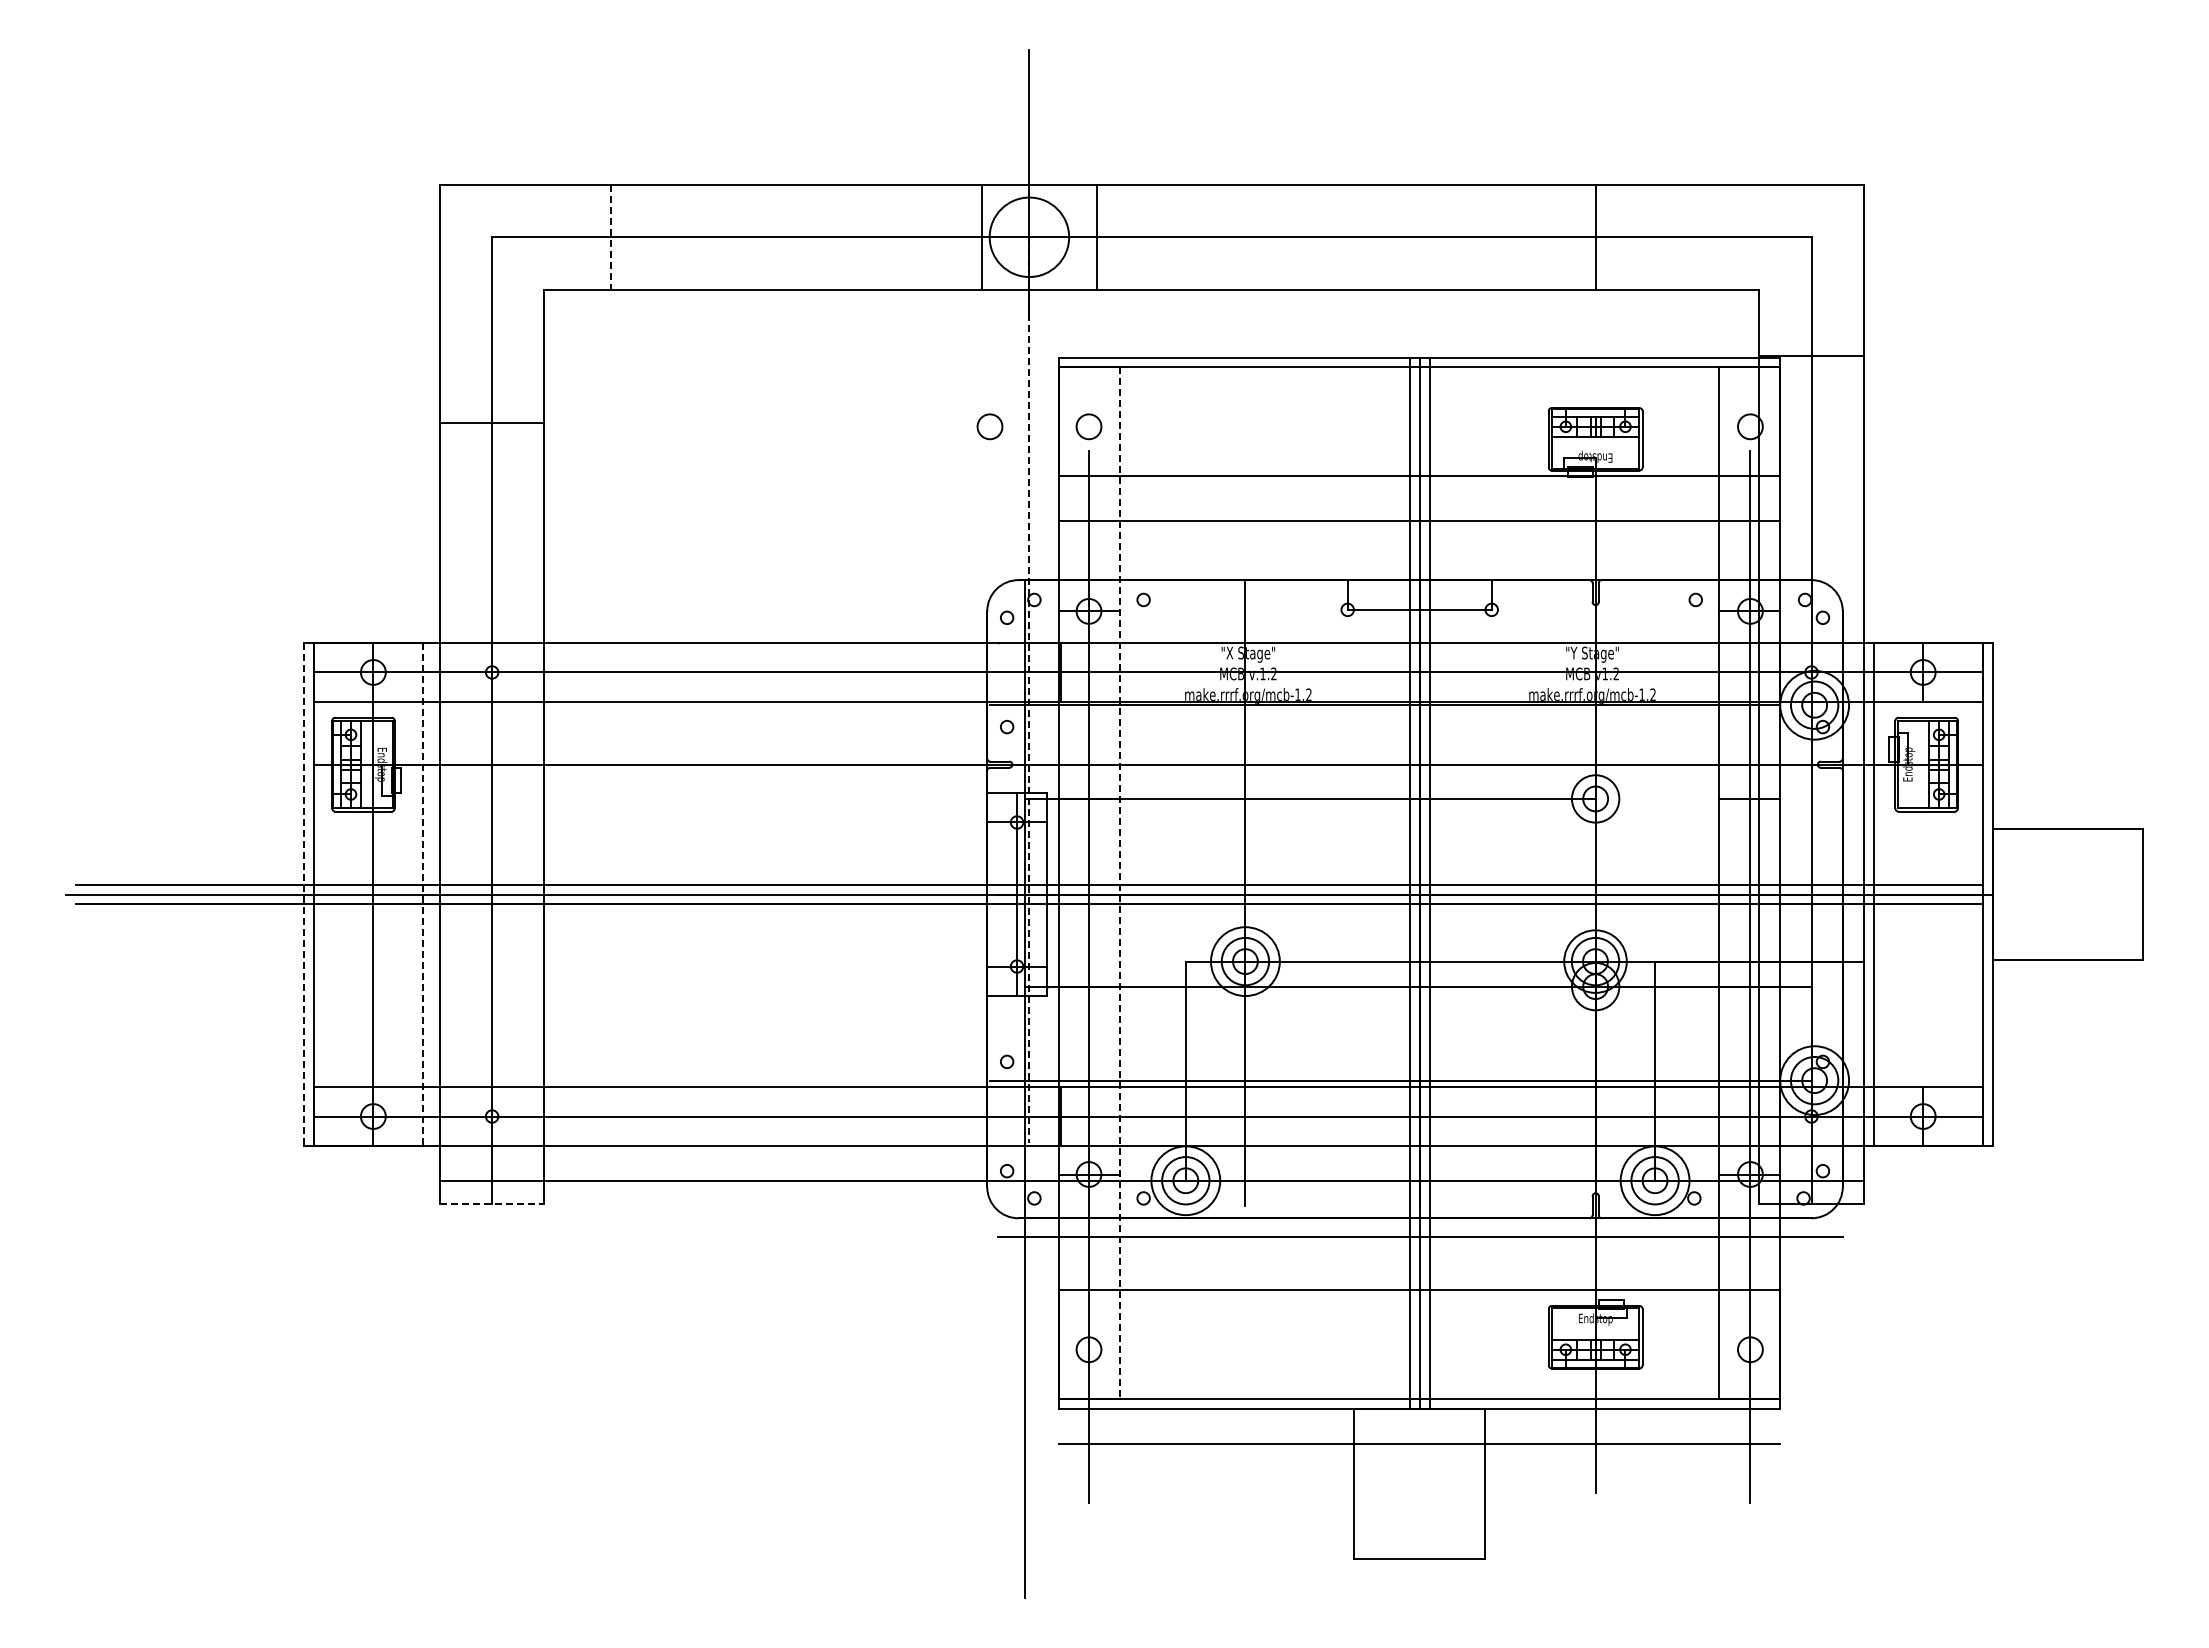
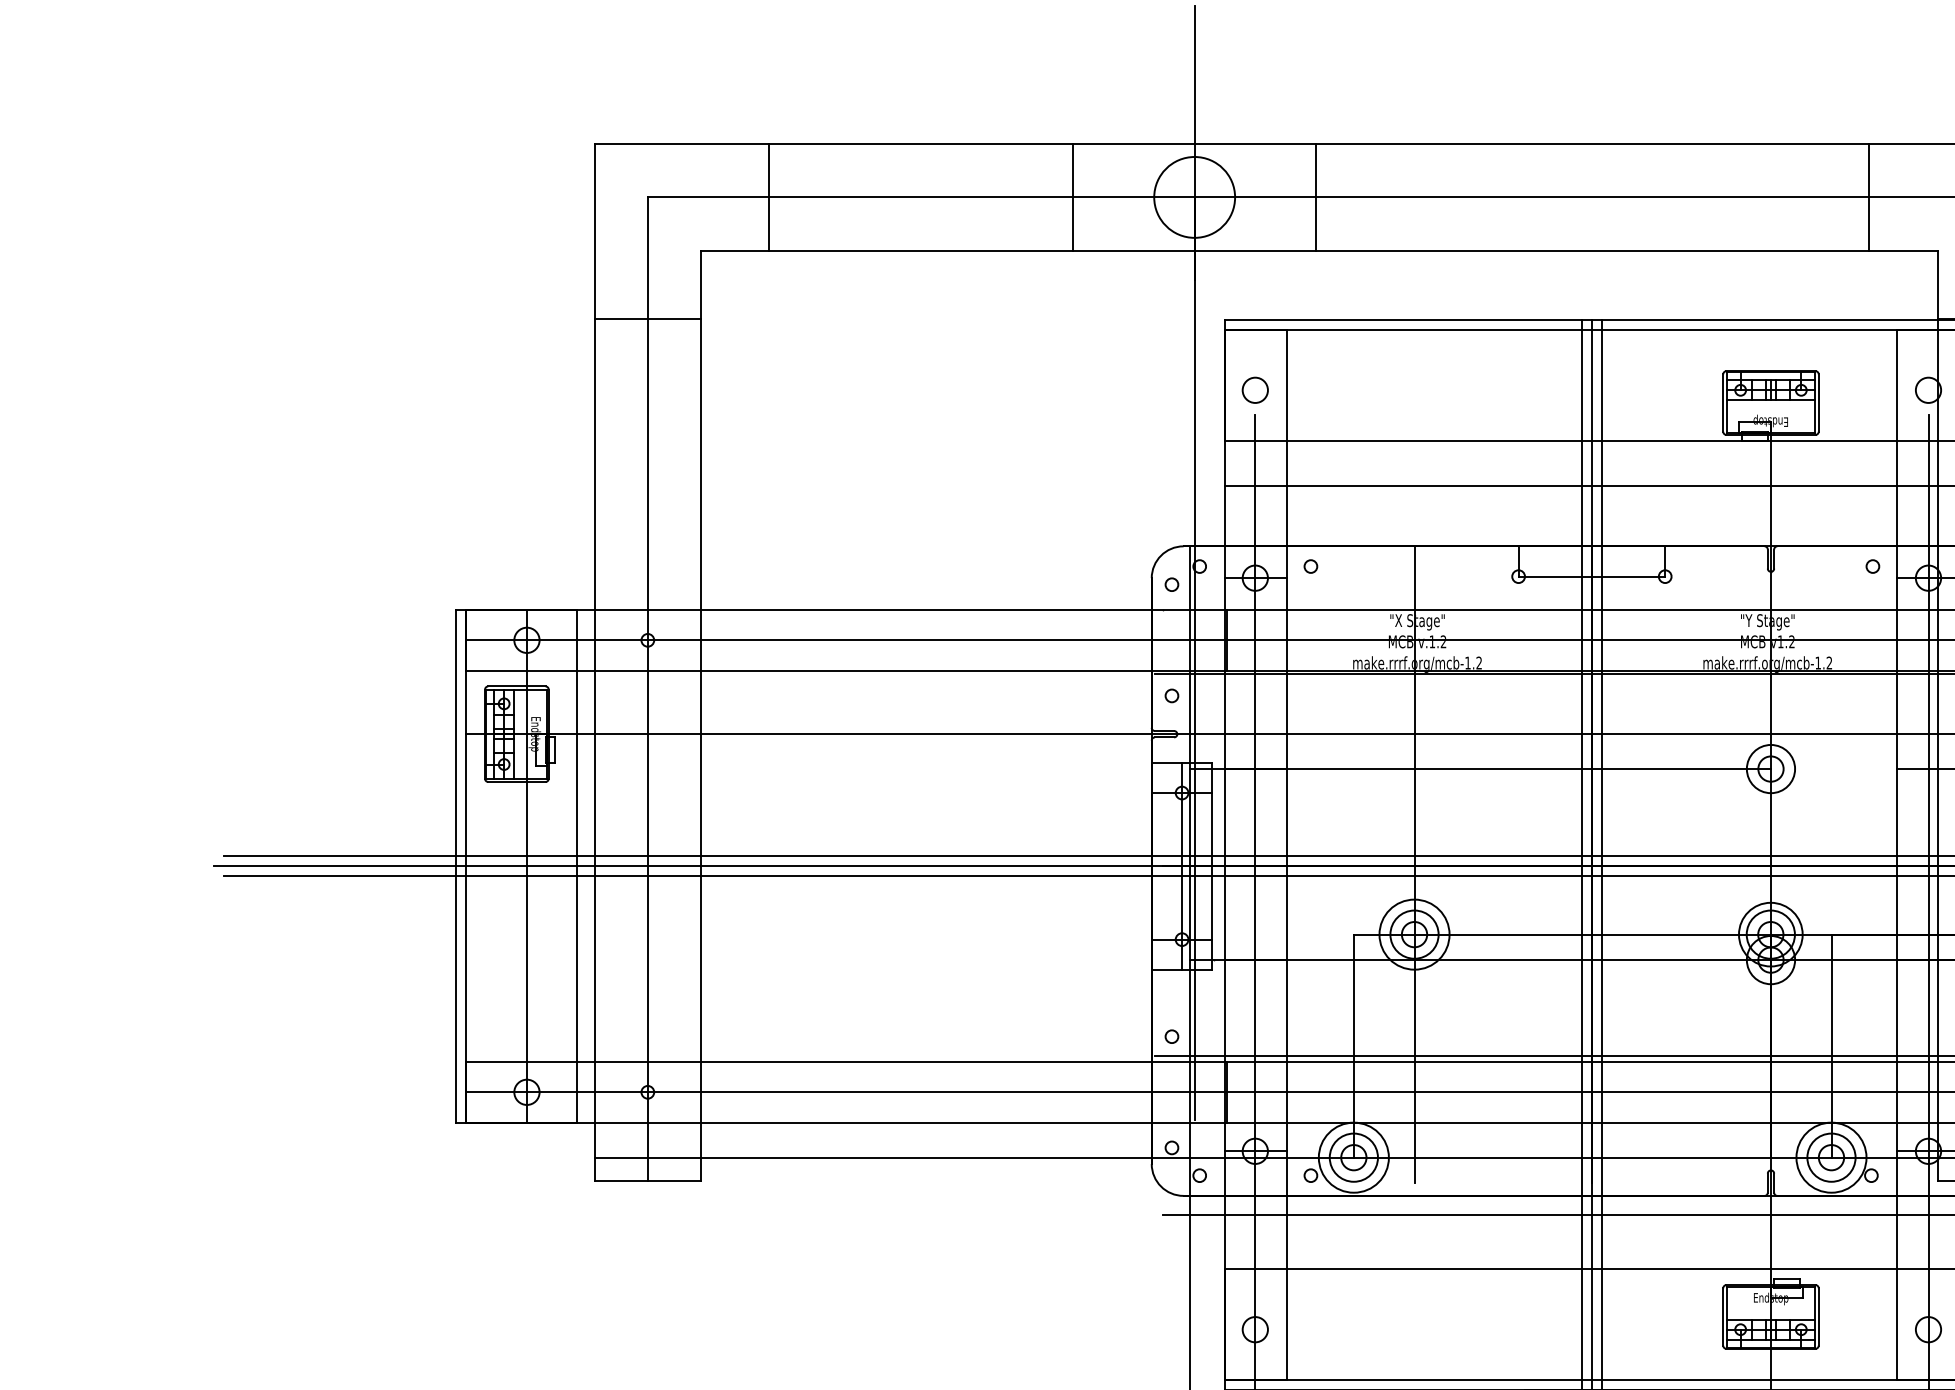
line: (611, 237) -> (769, 197), dashed -> solid
line: (982, 237) -> (1073, 197), moved
line: (1096, 237) -> (1315, 197), moved
line: (1596, 237) -> (1869, 197), moved
line: (491, 423) -> (647, 318), moved
circle: (989, 426) -> (1154, 390), removed
line: (1029, 690) -> (1194, 658), dashed -> solid
line: (1120, 883) -> (1287, 855), dashed -> solid
line: (304, 894) -> (456, 866), dashed -> solid
line: (422, 894) -> (576, 866), dashed -> solid
line: (492, 1204) -> (648, 1181), dashed -> solid

